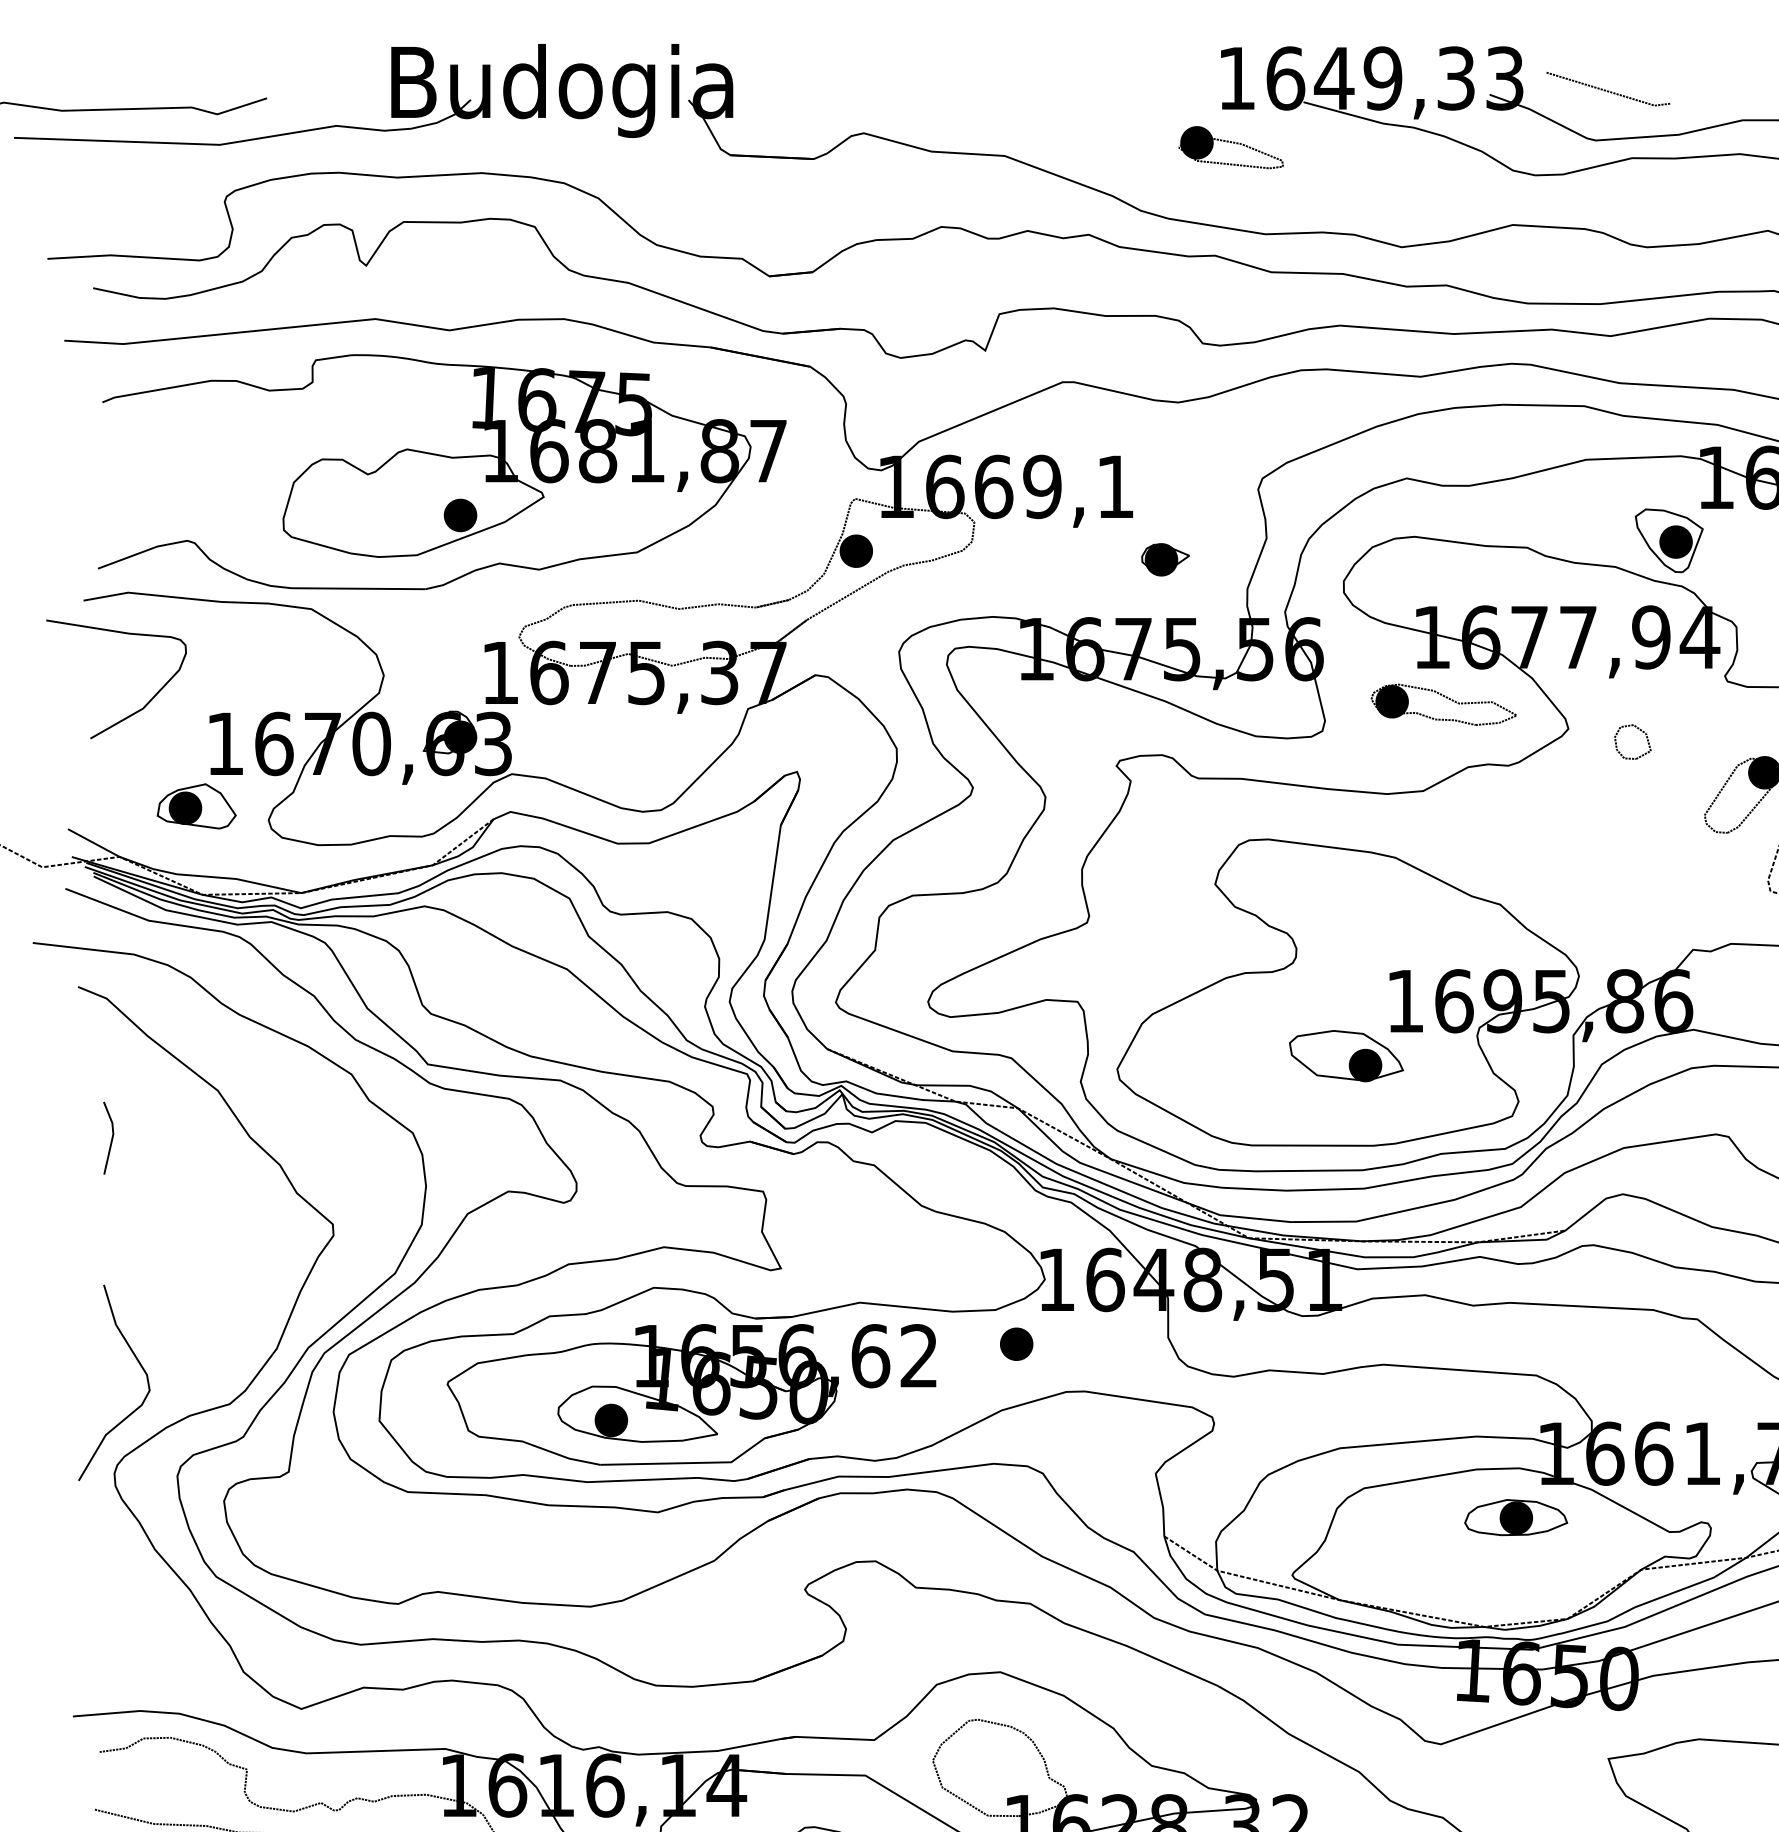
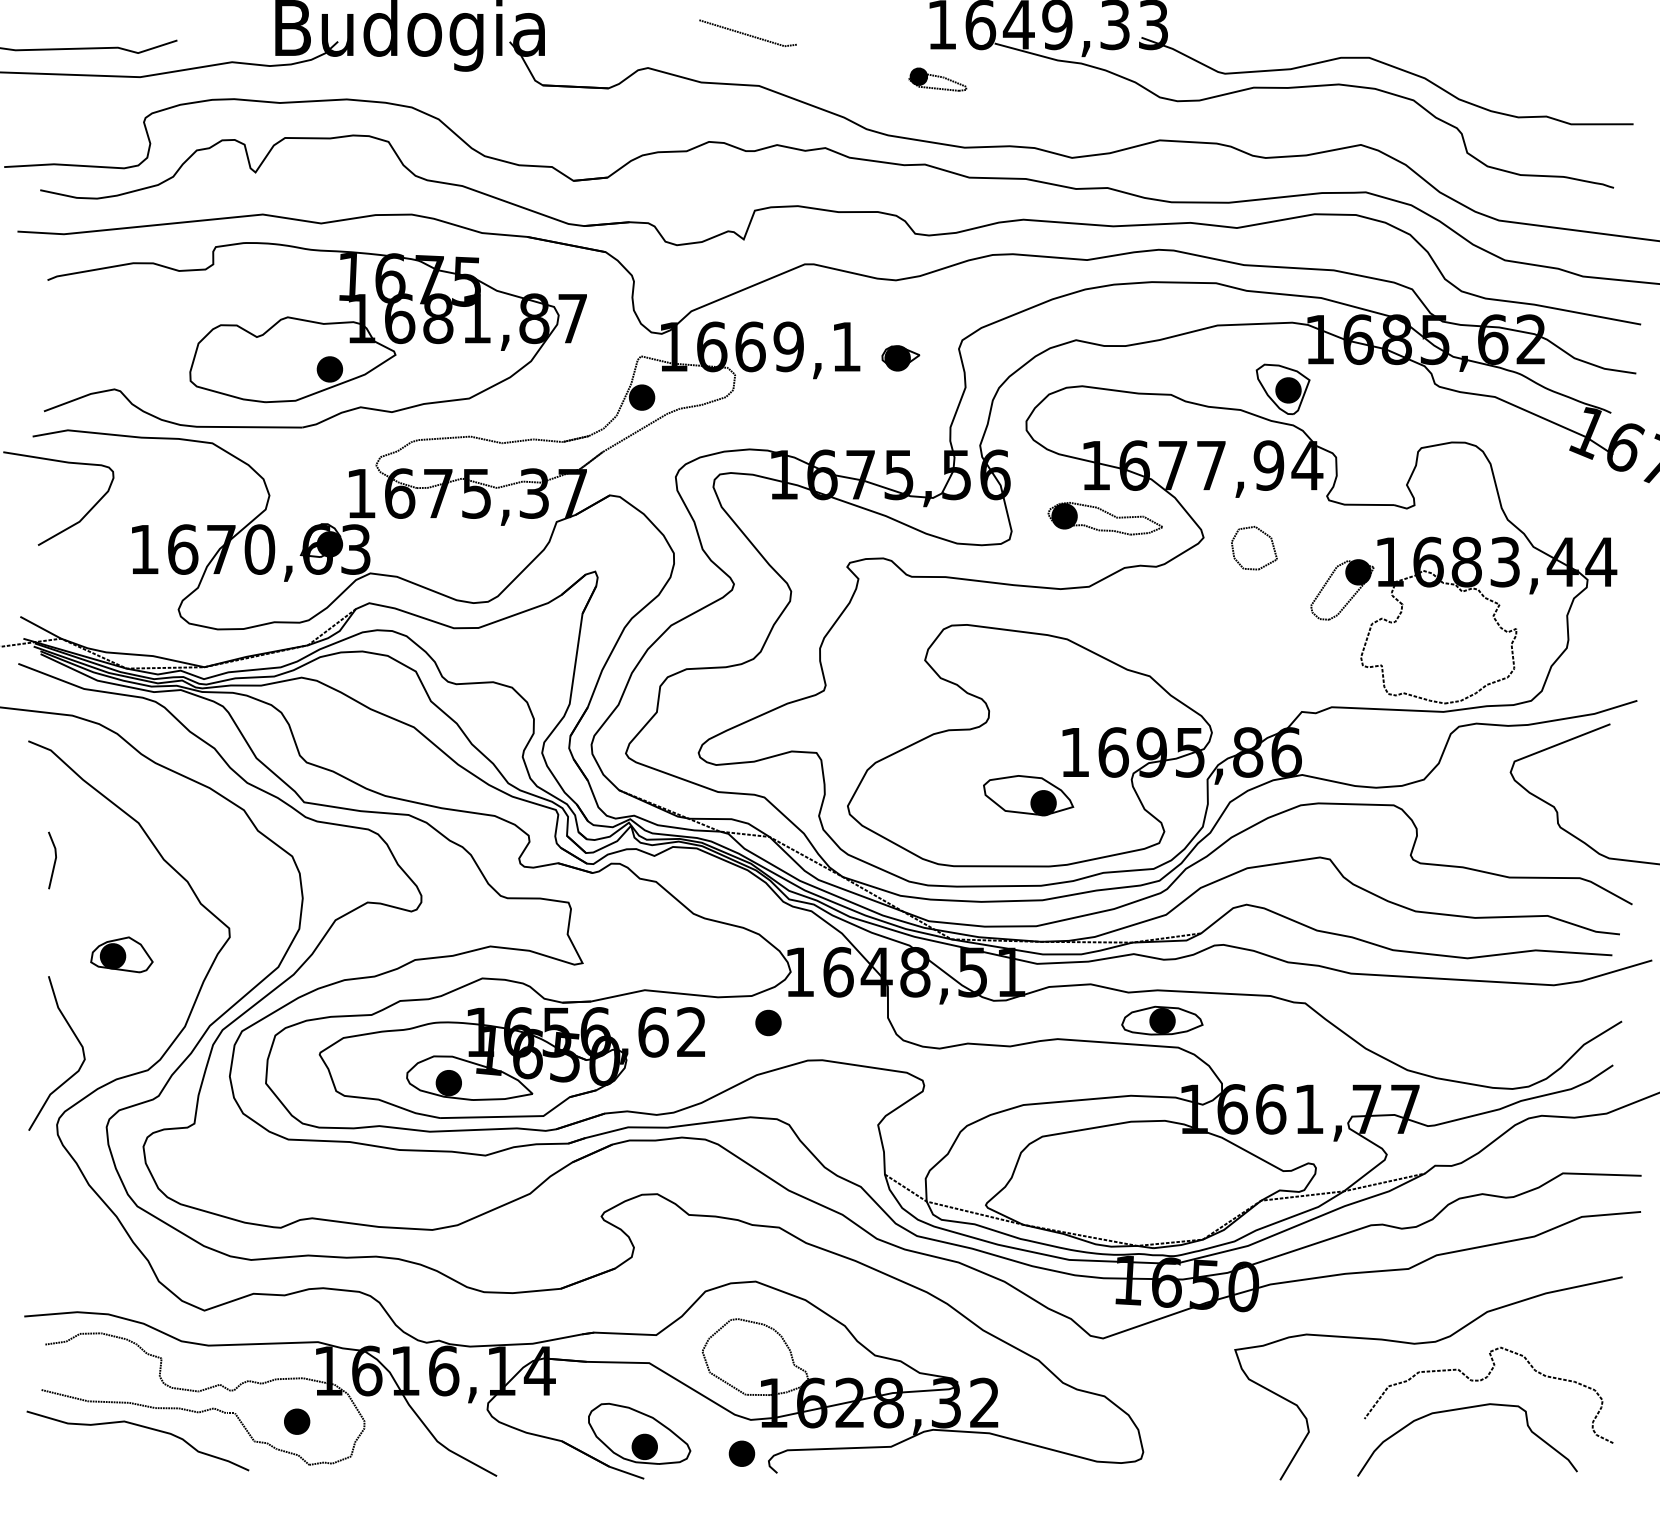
line: (1606, 89) -> (746, 33), moved
part: (1230, 147) -> (937, 79), size x0.7
part: (1165, 559) -> (900, 358), moved
part: (1632, 741) -> (1254, 547), size x1.6
part: (196, 805) -> (121, 954), moved
part: (1516, 1517) -> (1162, 1020), moved

